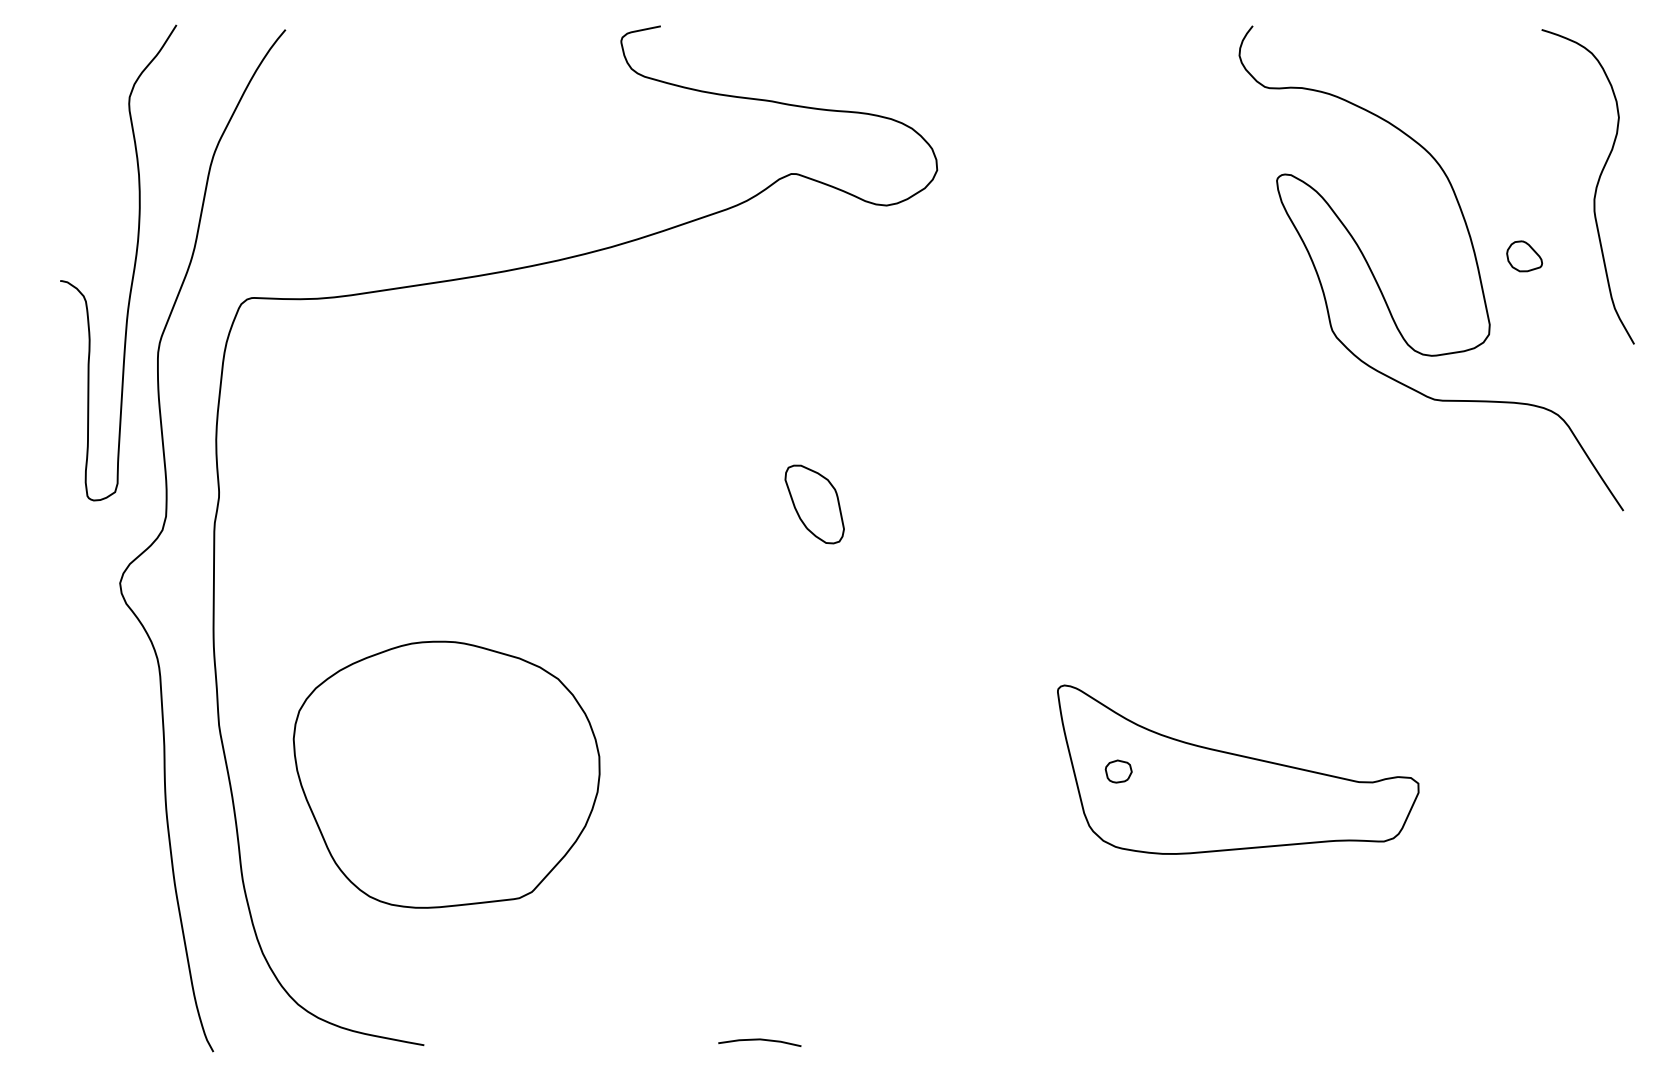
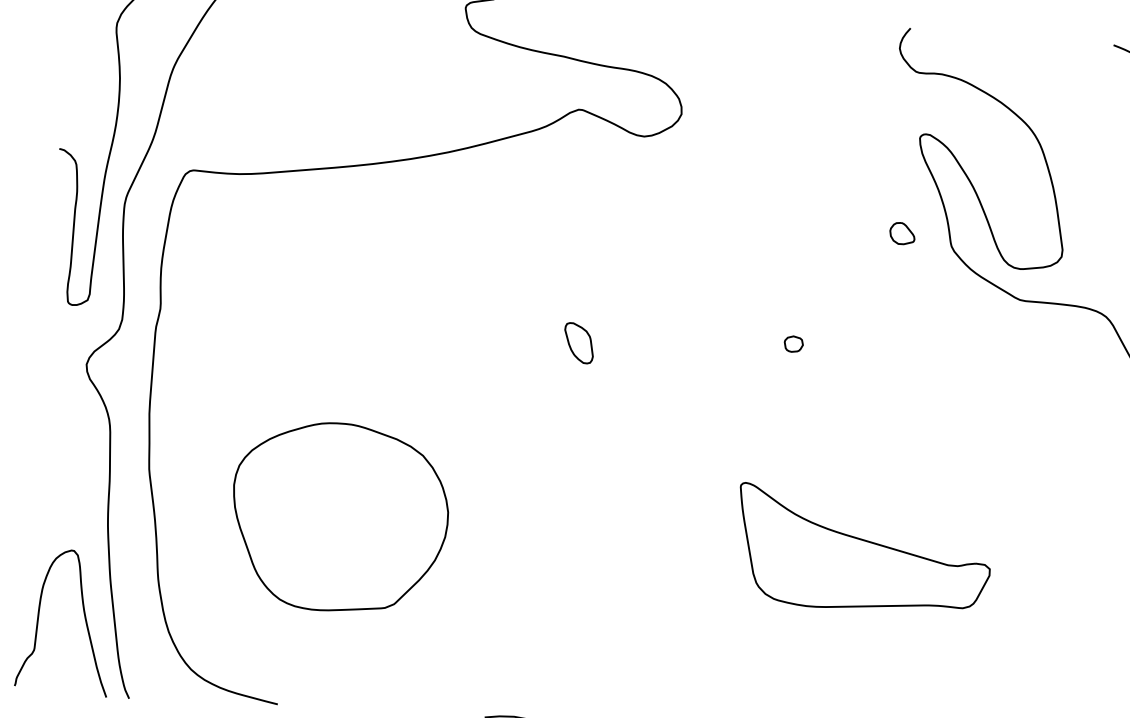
part: (1524, 256) -> (902, 233), moved
part: (814, 504) -> (578, 343), size x0.71
part: (1118, 771) -> (793, 344), moved
part: (446, 774) -> (339, 517), moved
curve: (142, 942) -> (84, 618), added

